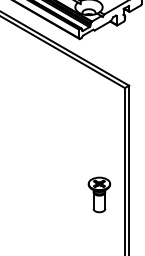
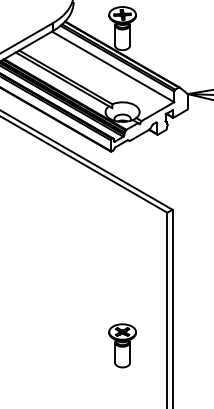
part: (99, 194) -> (122, 345), moved

